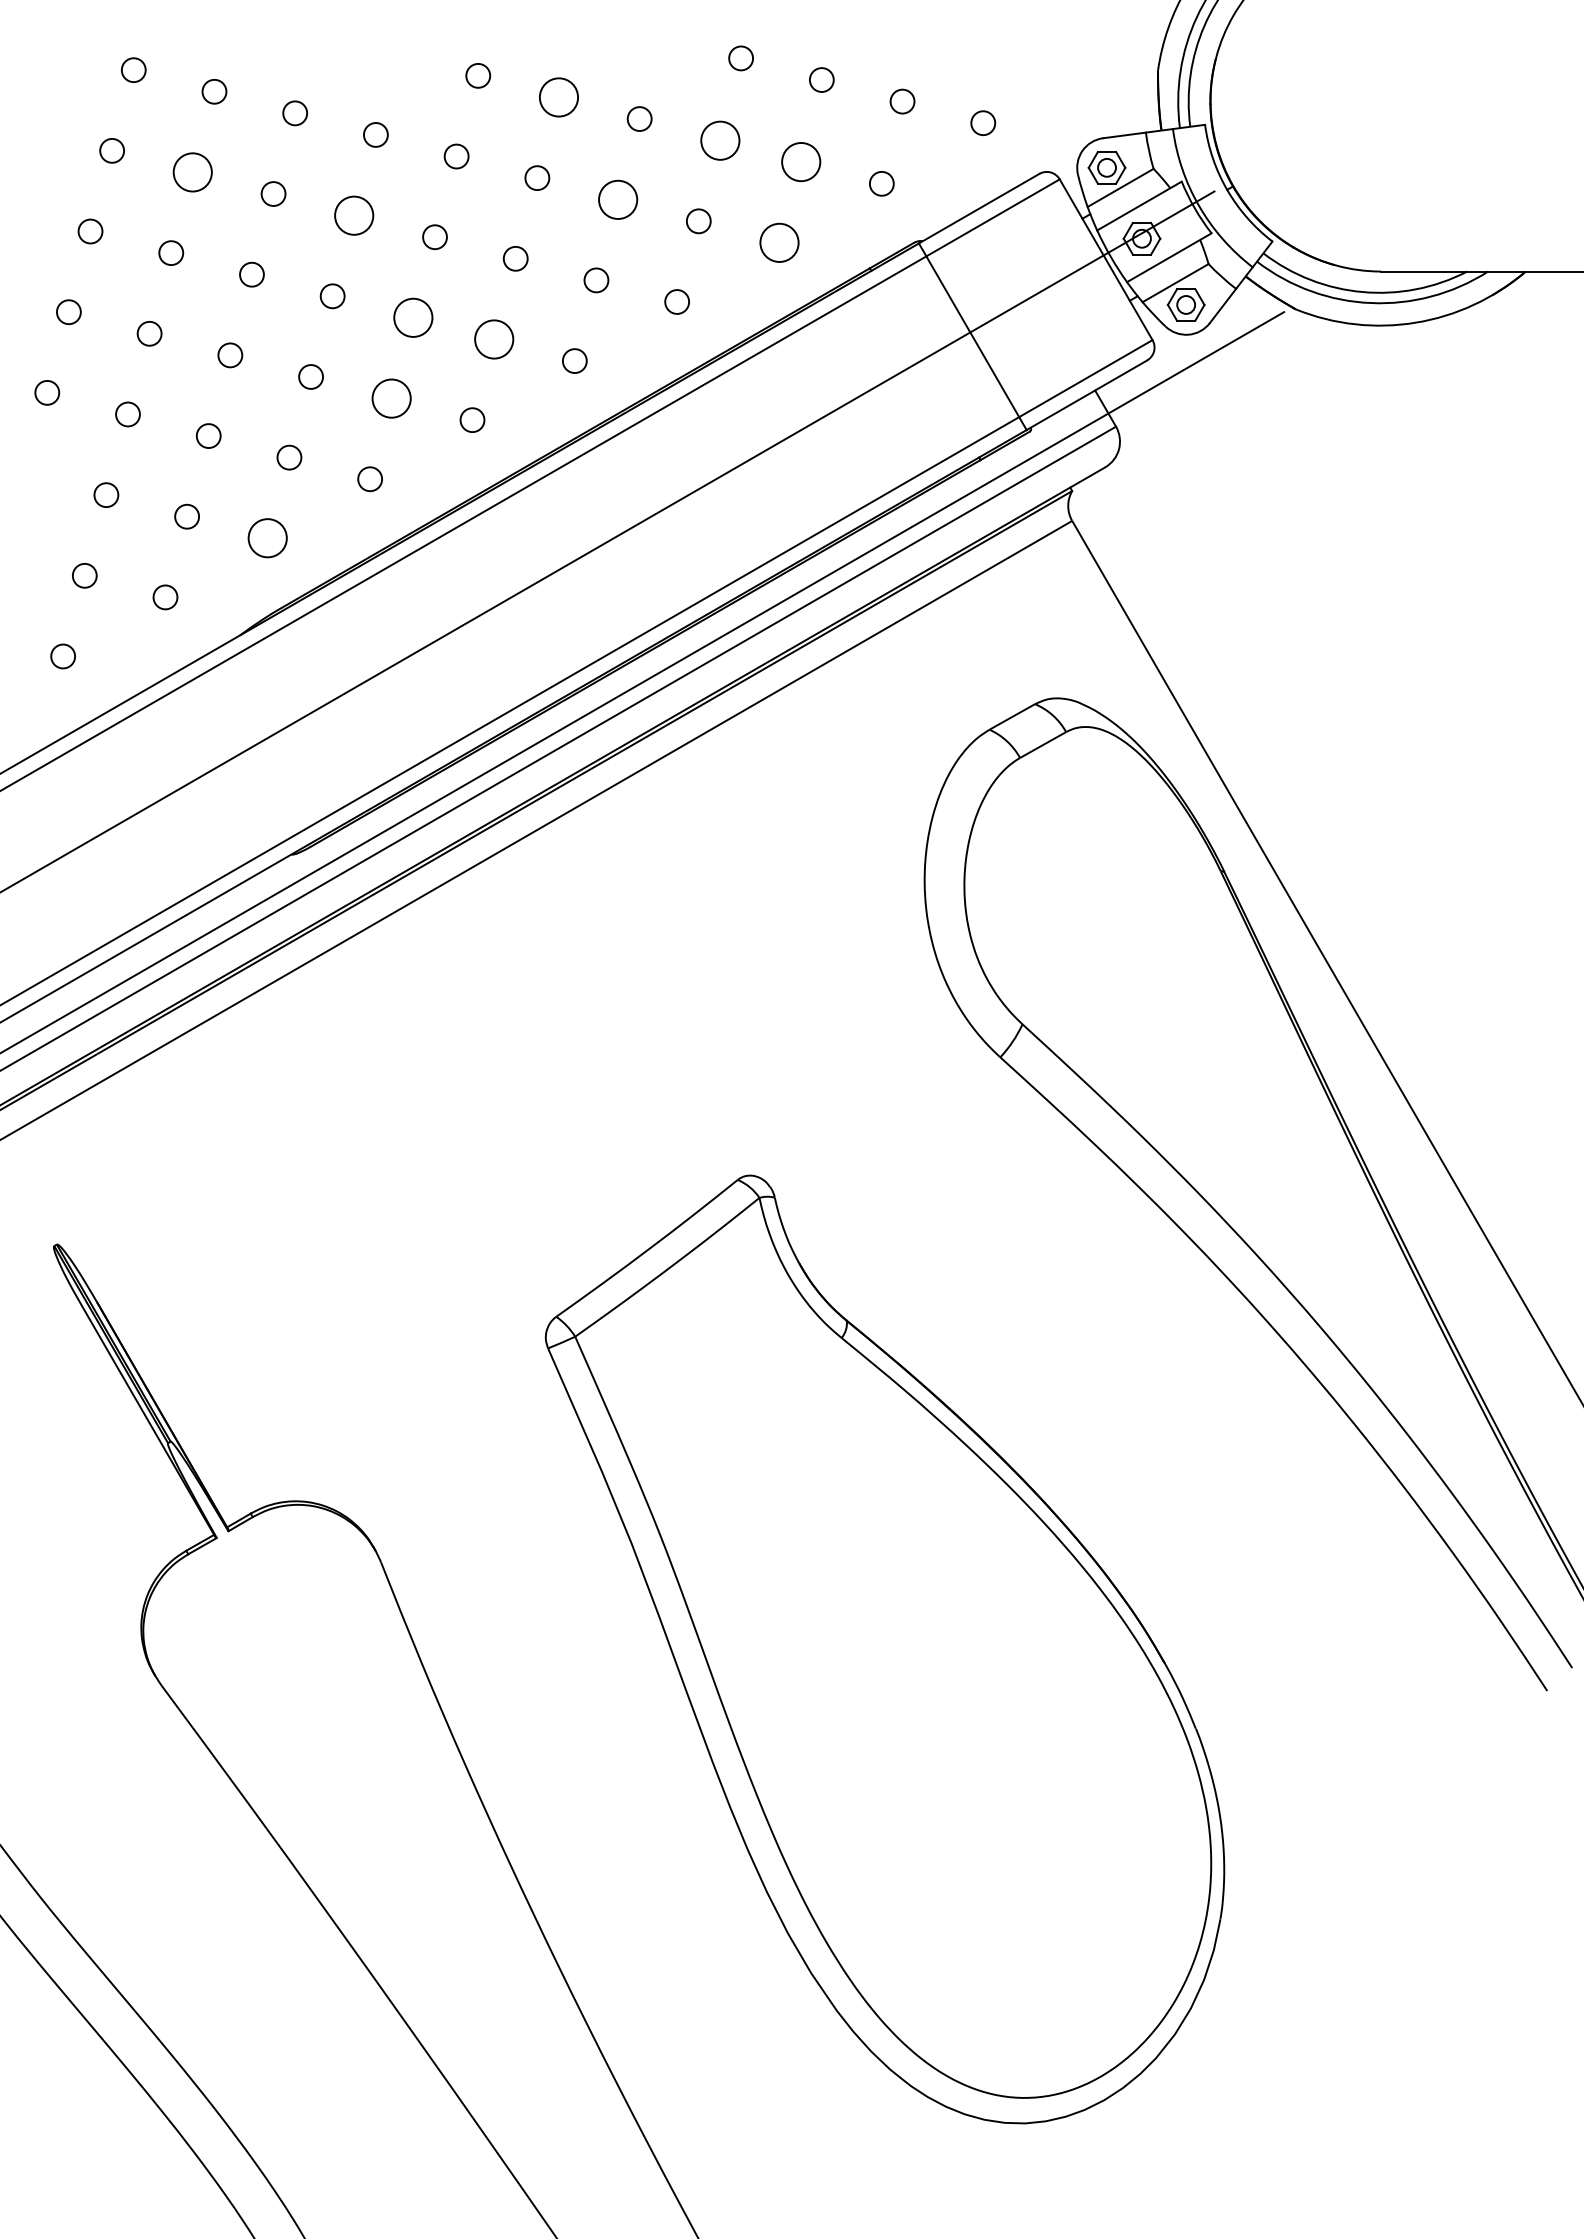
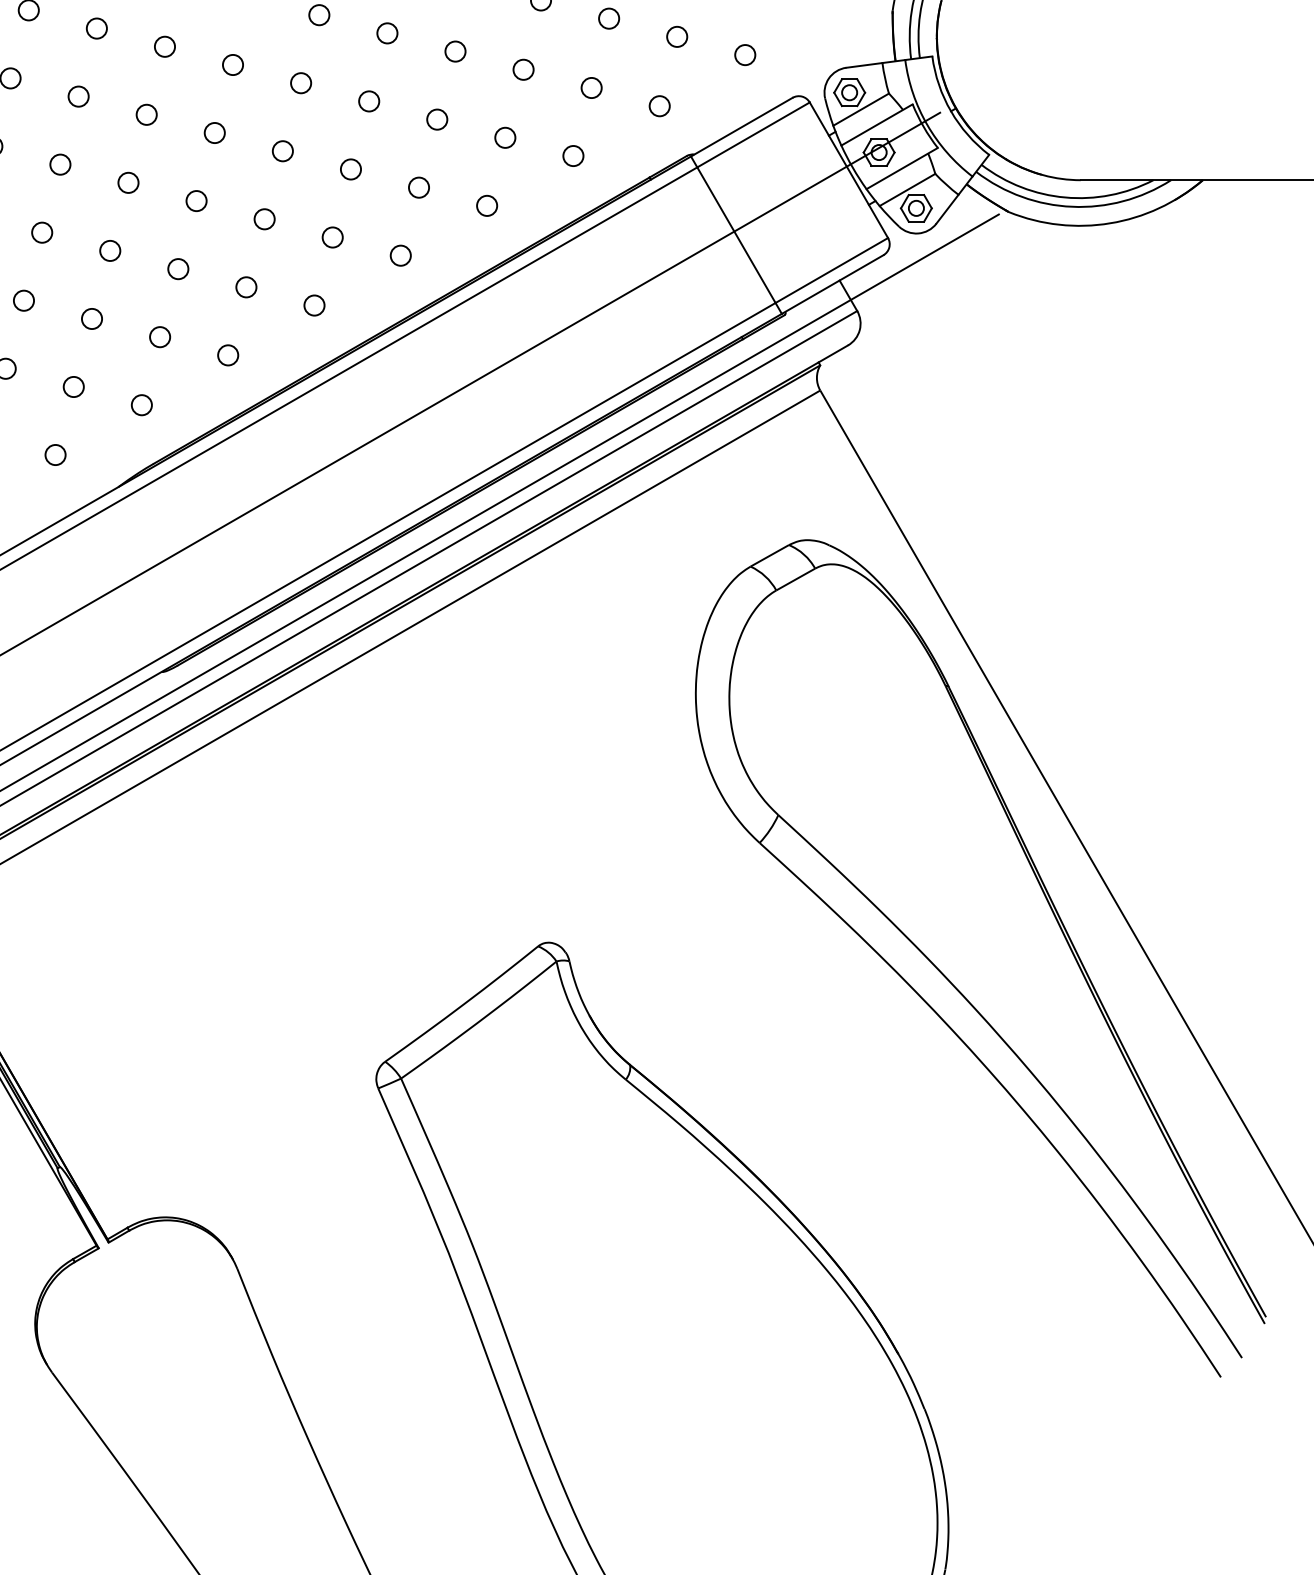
circle: (558, 97) -> (387, 33), size x0.62
circle: (720, 140) -> (523, 69), size x0.62
circle: (800, 162) -> (591, 88), size x0.62
circle: (192, 172) -> (78, 96), size x0.62
circle: (617, 199) -> (436, 119), size x0.62
circle: (354, 215) -> (214, 132), size x0.62
circle: (779, 242) -> (573, 155), size x0.62
circle: (413, 317) -> (264, 218), size x0.62
circle: (493, 339) -> (332, 237), size x0.62
circle: (391, 398) -> (246, 287), size x0.62
circle: (267, 538) -> (141, 405), size x0.62

